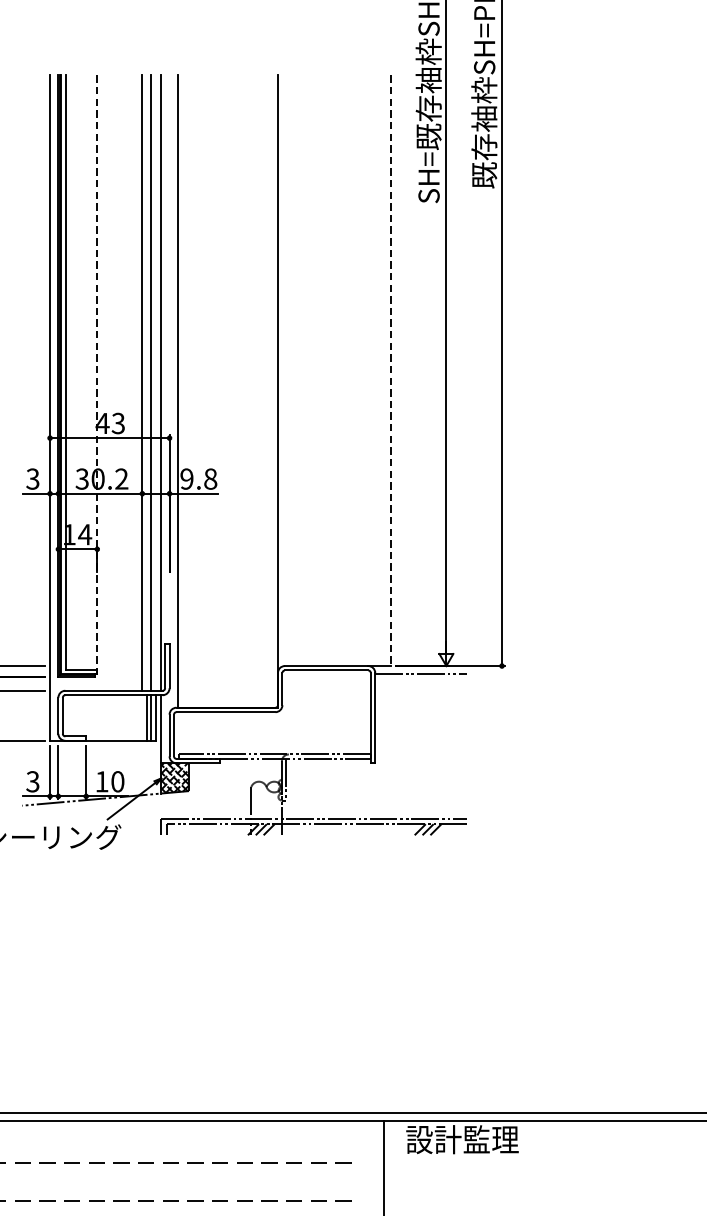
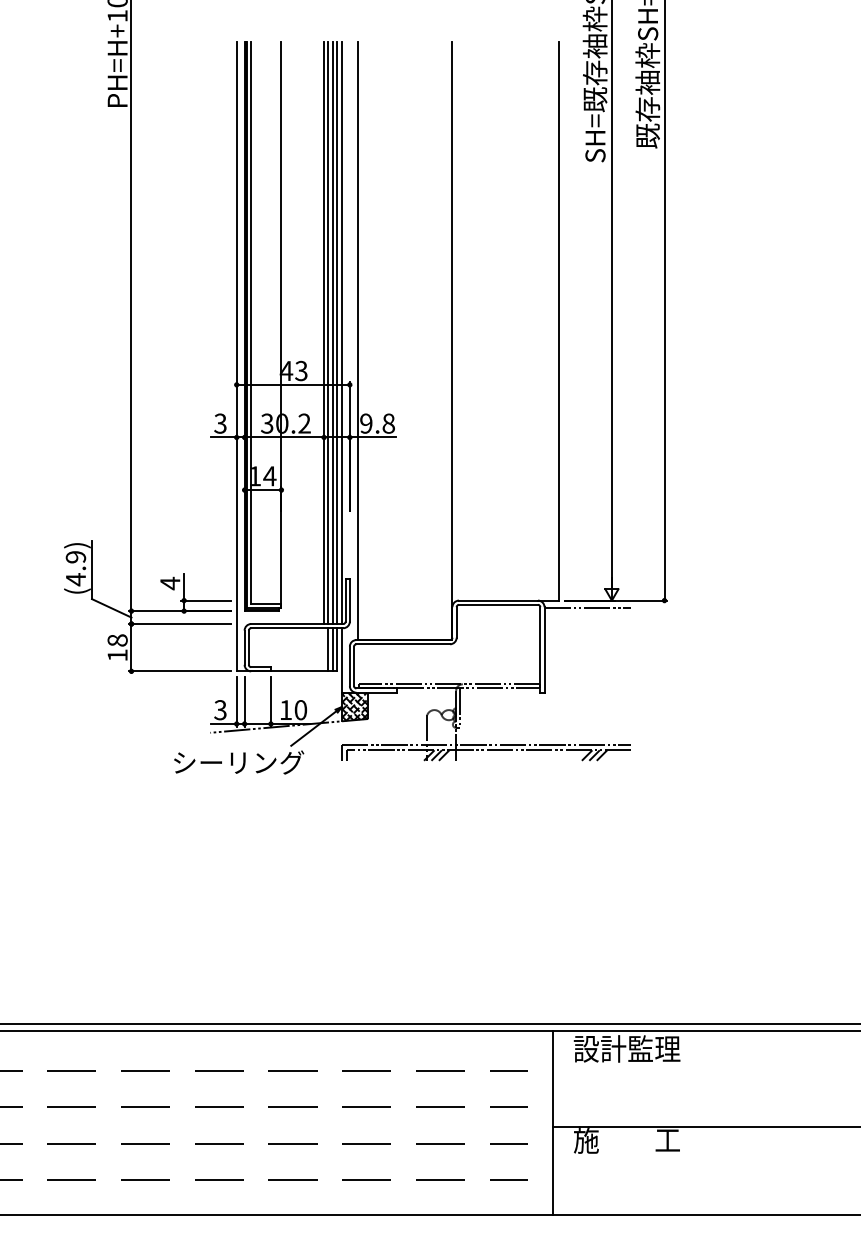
line: (391, 371) -> (559, 321), dashed -> solid
line: (97, 375) -> (281, 325), dashed -> solid
line: (147, 382) -> (328, 332), added
line: (155, 382) -> (336, 332), added

